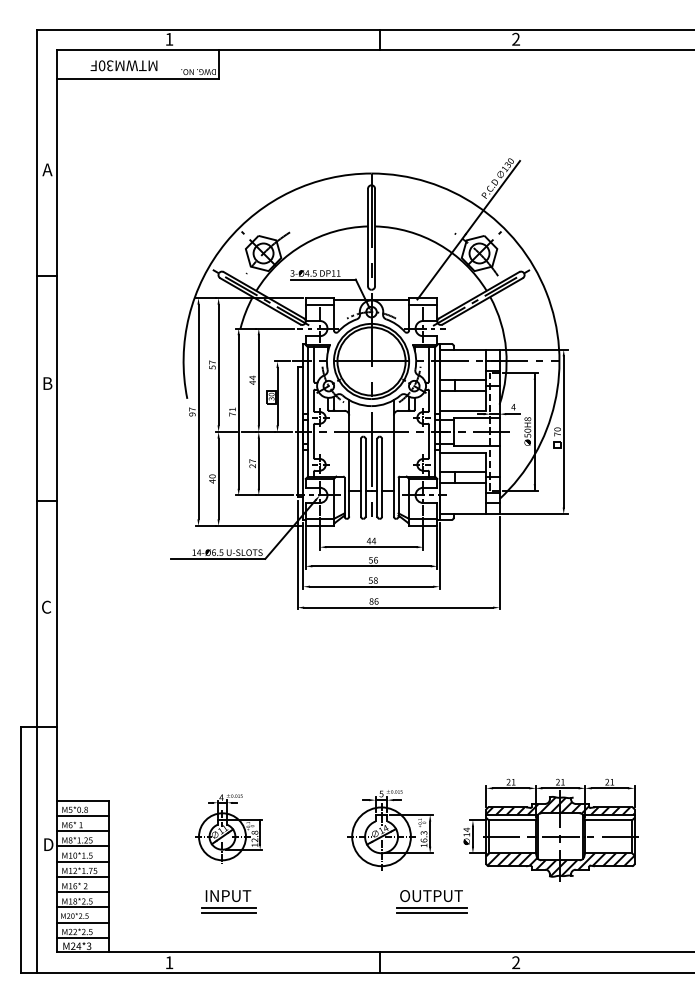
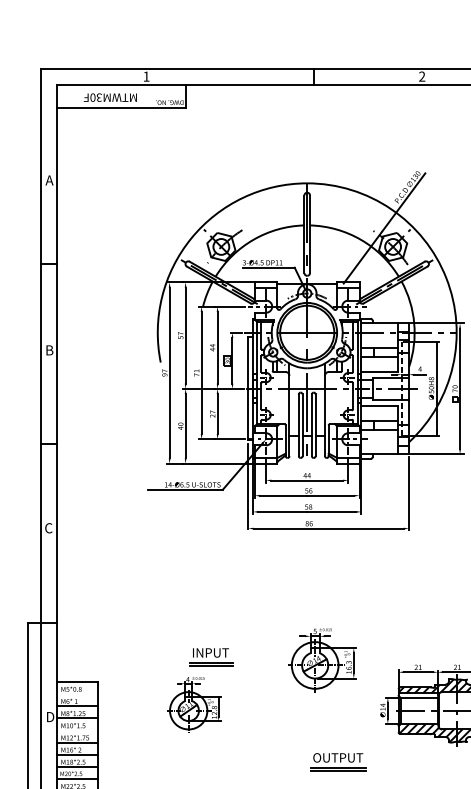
line: (82, 815) -> (77, 693), removed
part: (390, 830) -> (322, 660), moved
line: (82, 861) -> (77, 730), removed
part: (228, 901) -> (210, 657), moved
part: (431, 901) -> (338, 762), moved

